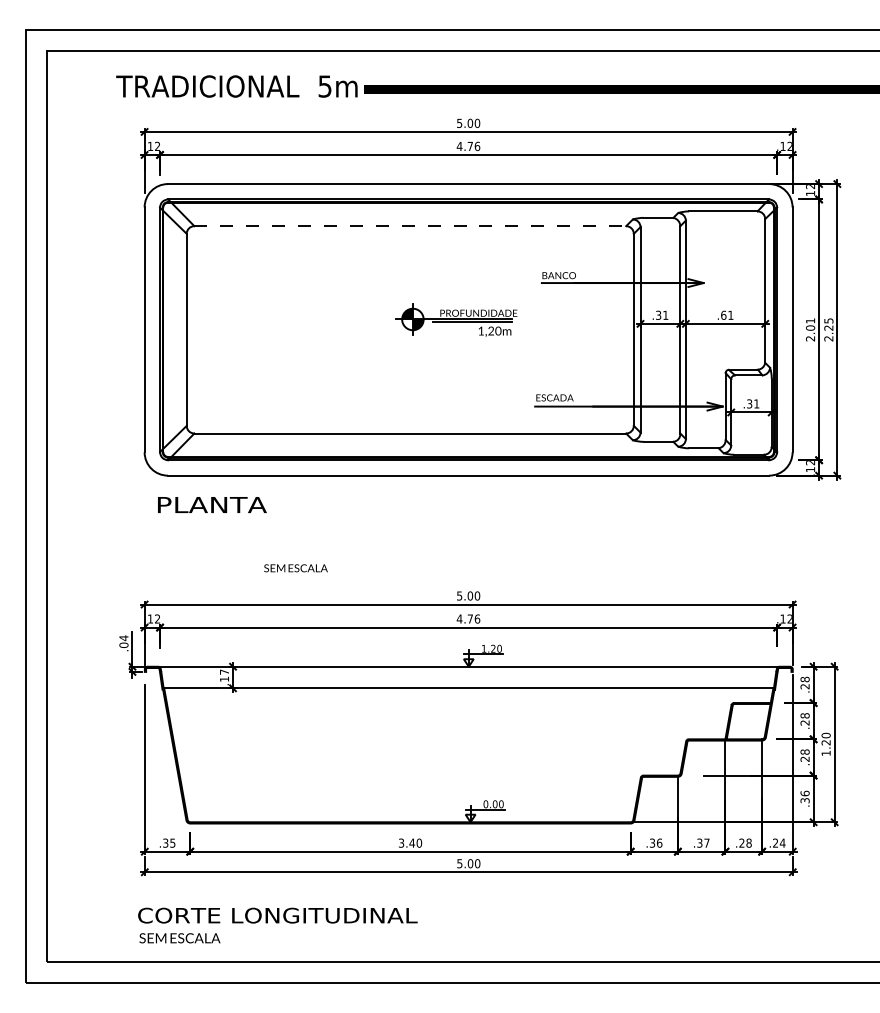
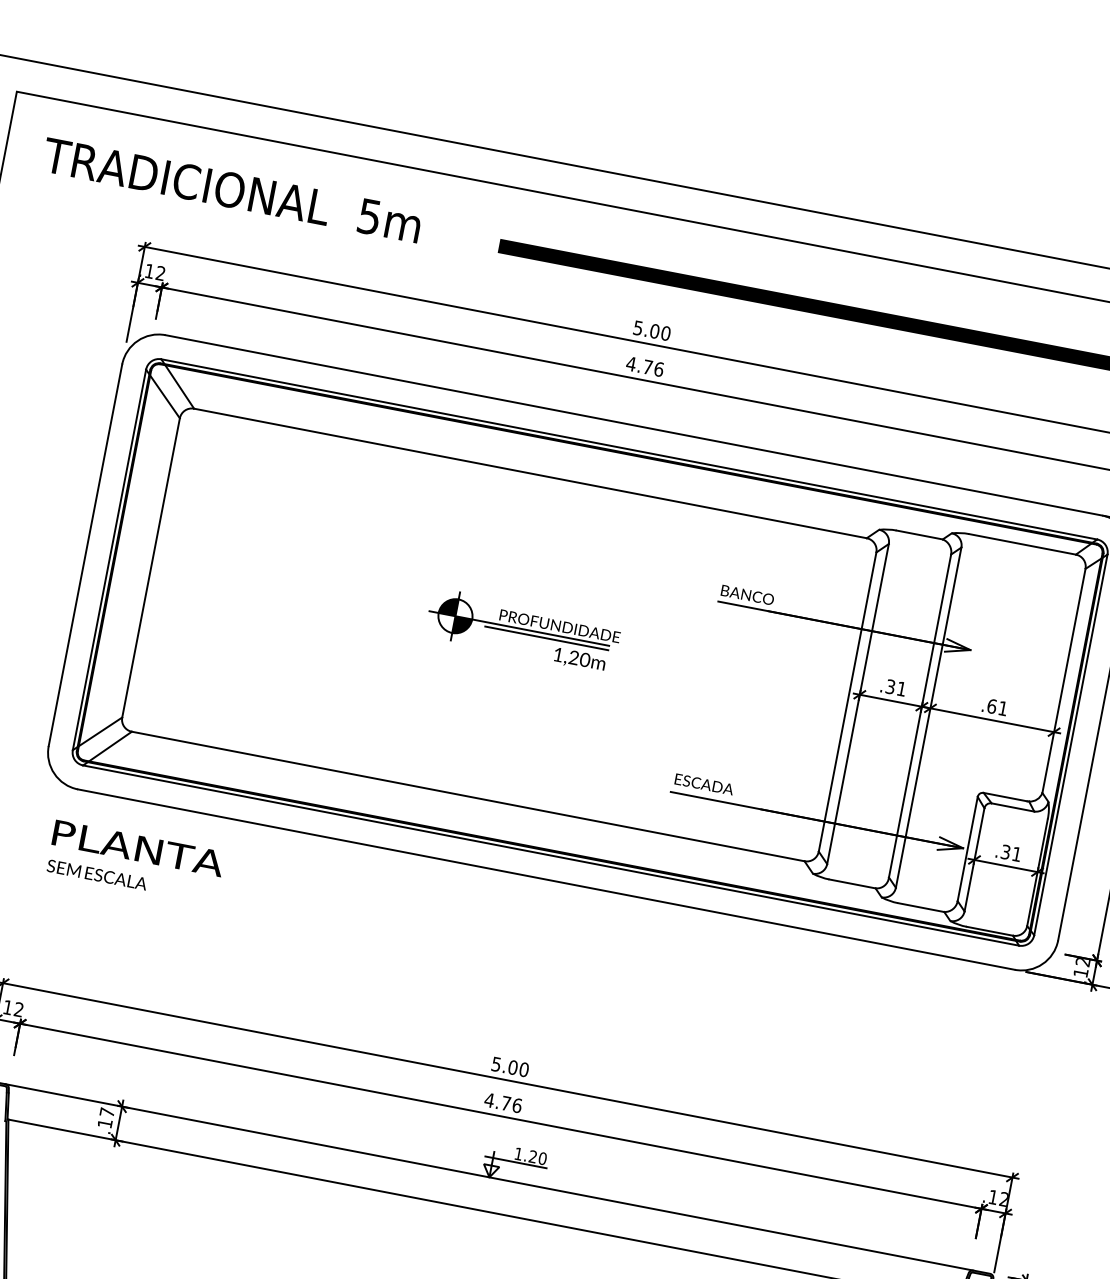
text: (236, 86) -> (231, 190), moved
line: (410, 226) -> (530, 474), dashed -> solid
part: (456, 319) -> (523, 629), moved
text: (295, 568) -> (96, 875), moved

